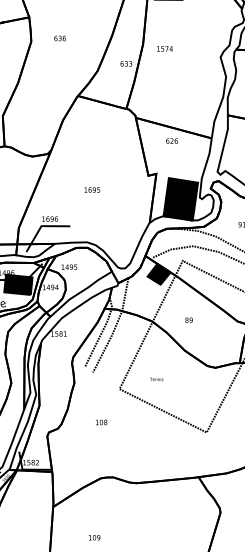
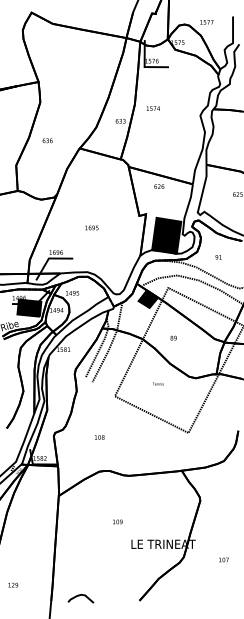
text: (59, 38) -> (47, 140), moved
text: (155, 378) -> (157, 383), moved
text: (101, 422) -> (99, 437), moved
text: (94, 537) -> (117, 521), moved

